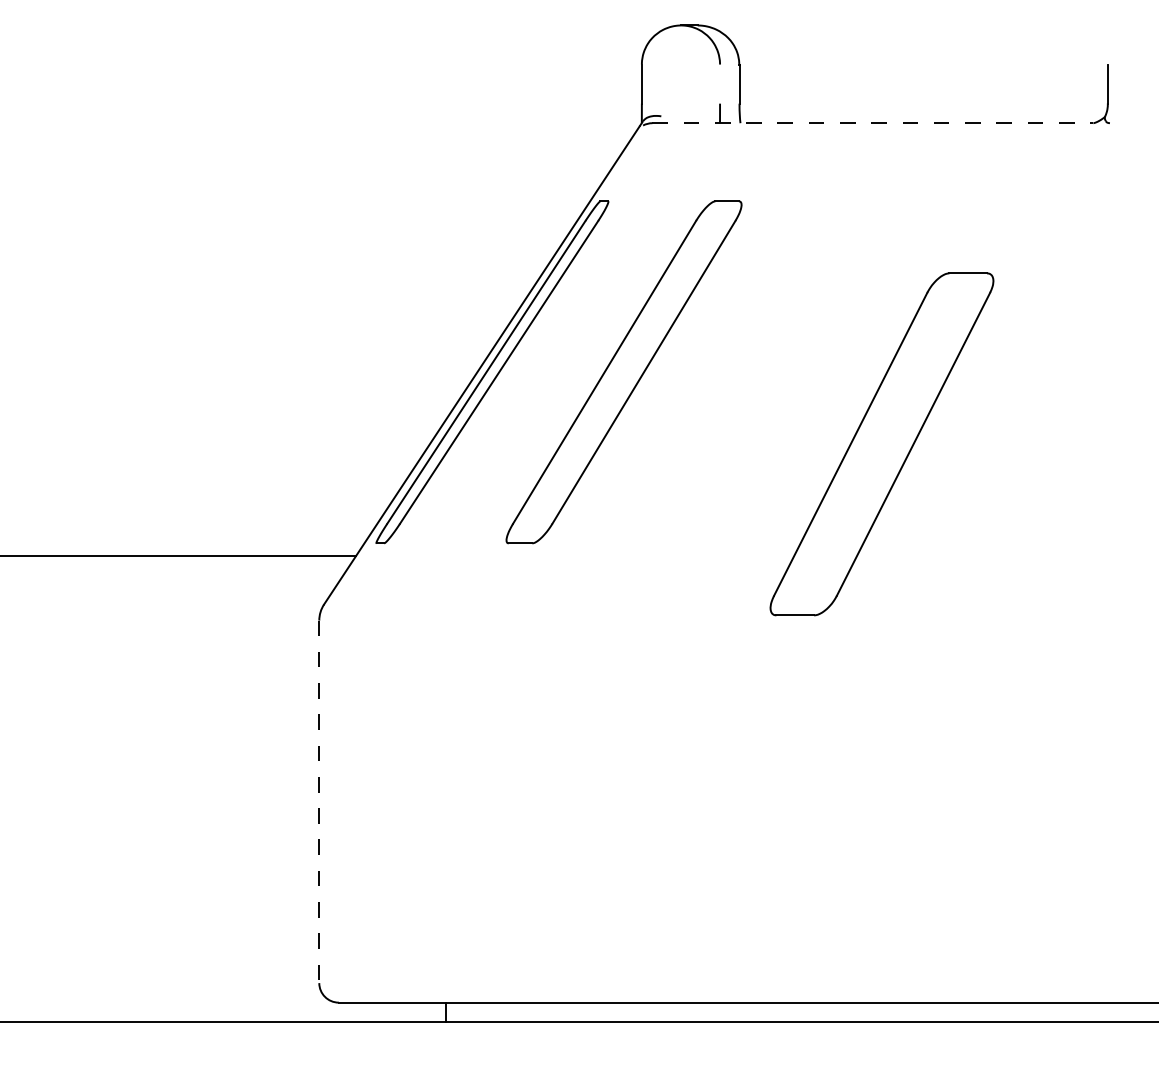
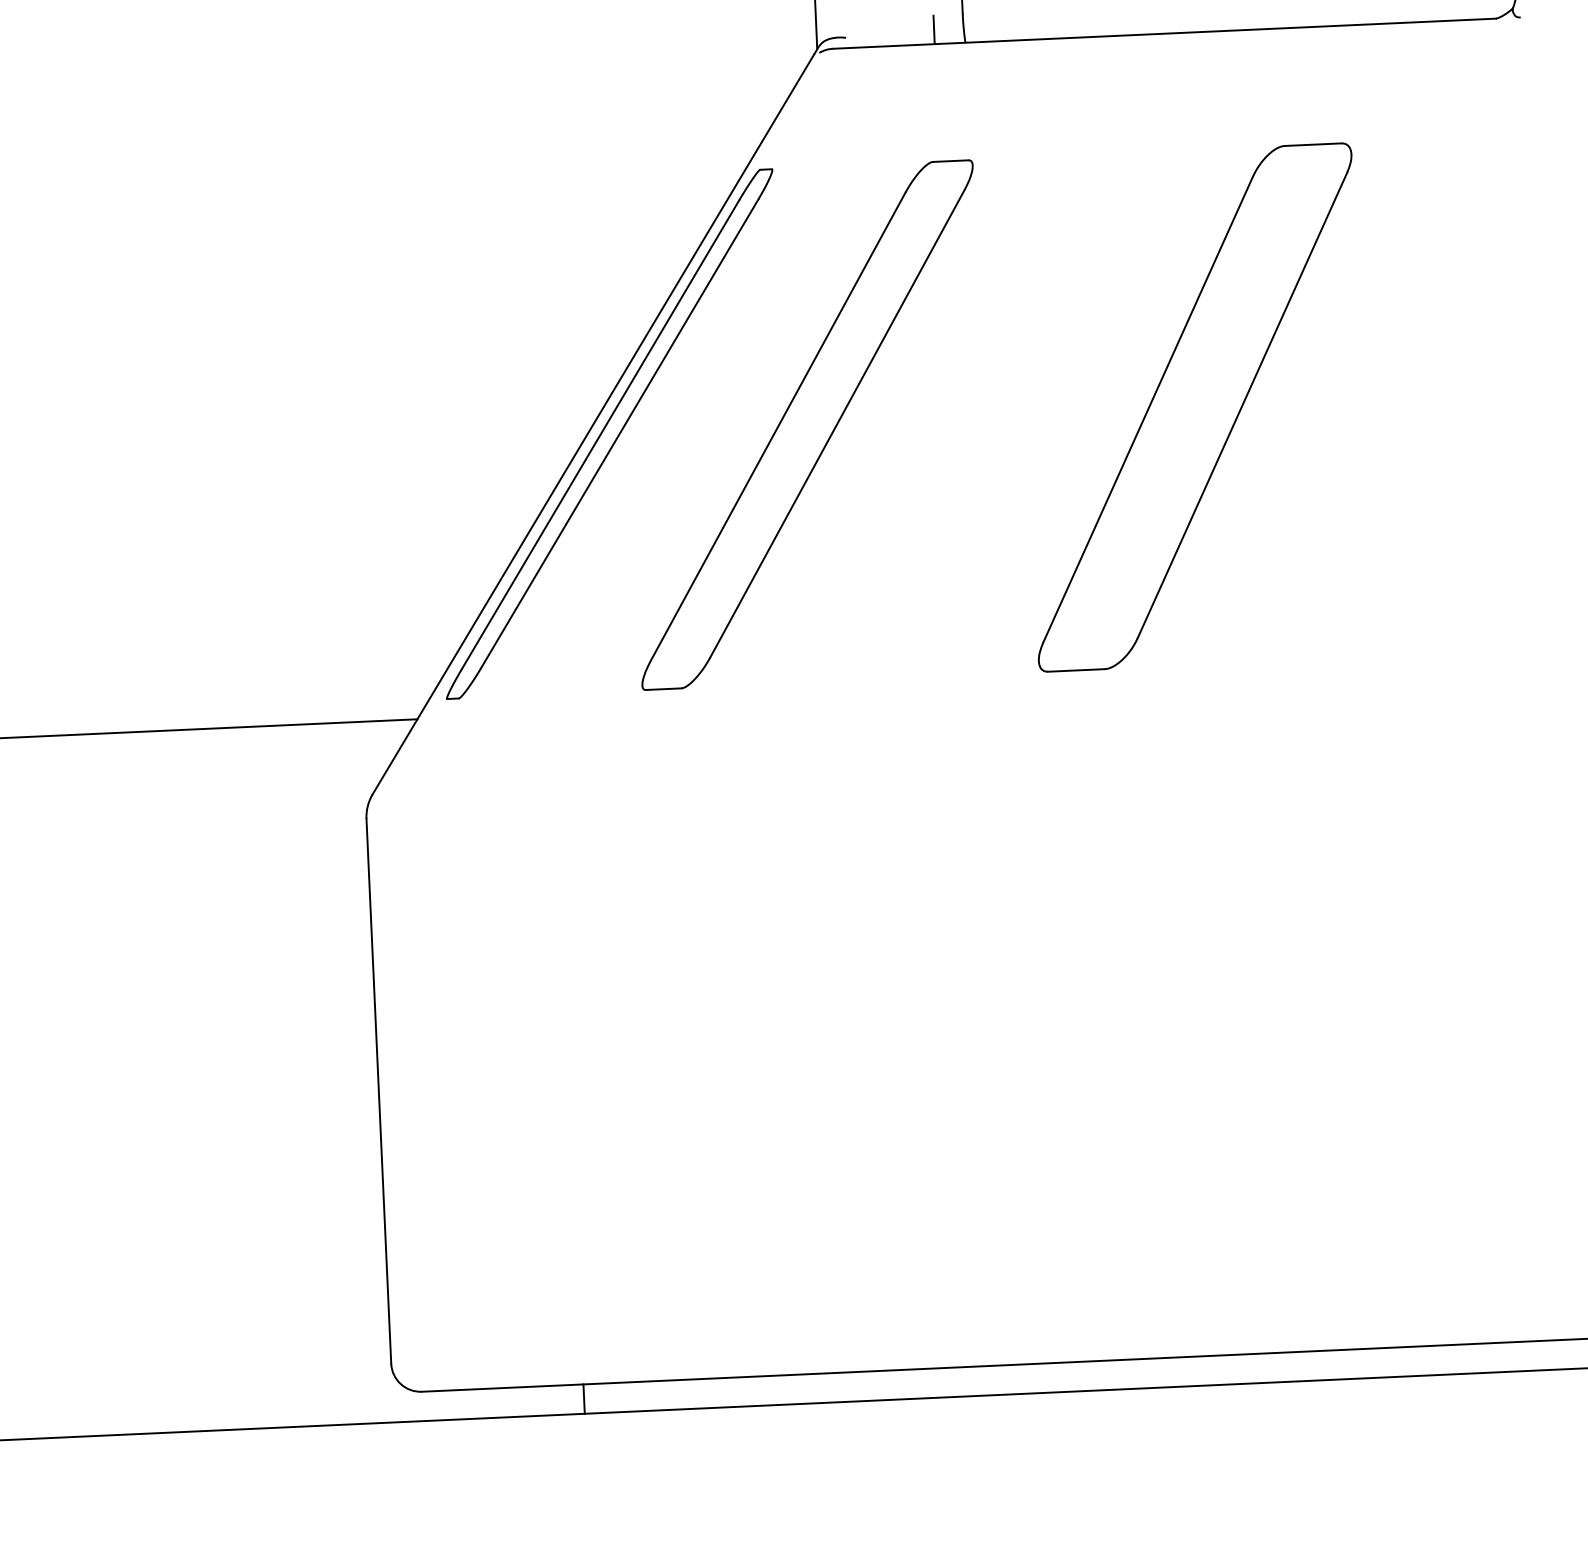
line: (873, 123) -> (1165, 34), dashed -> solid
part: (881, 444) -> (1194, 407), moved
line: (319, 802) -> (379, 1092), dashed -> solid

